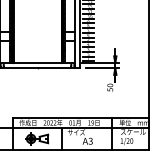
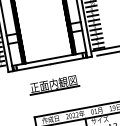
part: (37, 89) -> (54, 85), added

